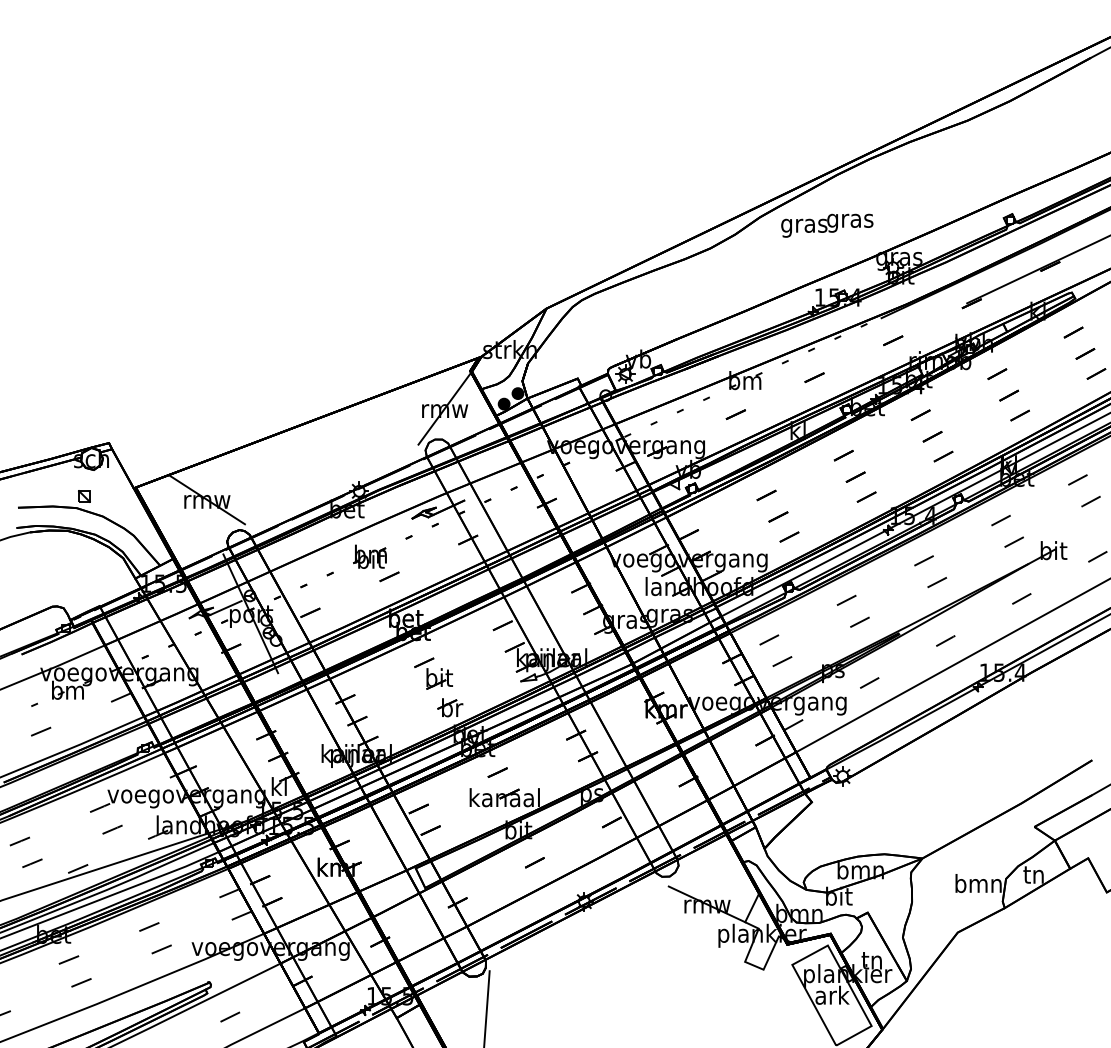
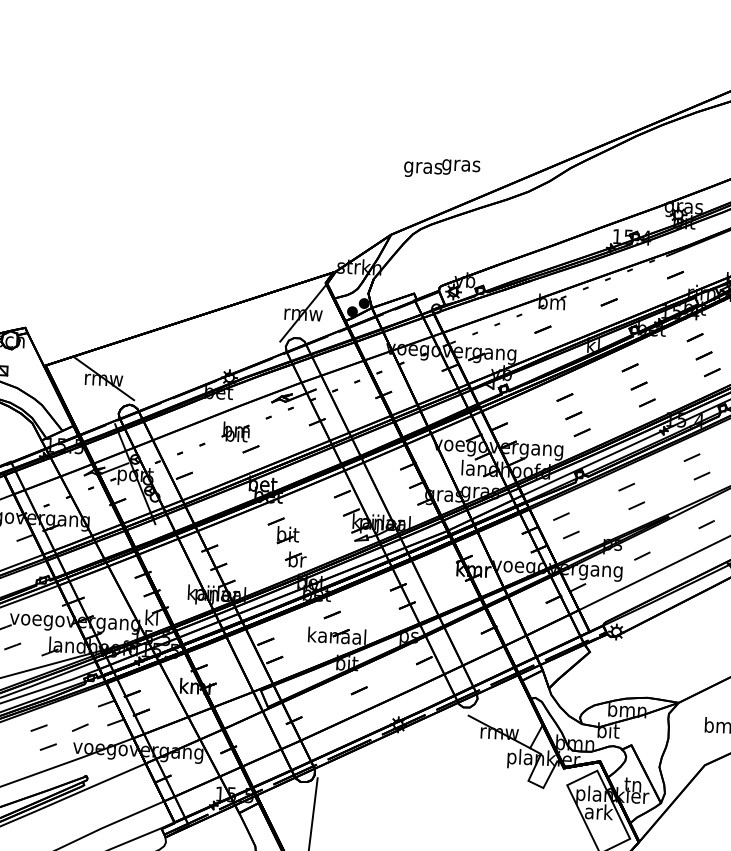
text: (827, 225) -> (442, 168), moved
line: (230, 1016) -> (80, 727), moved

